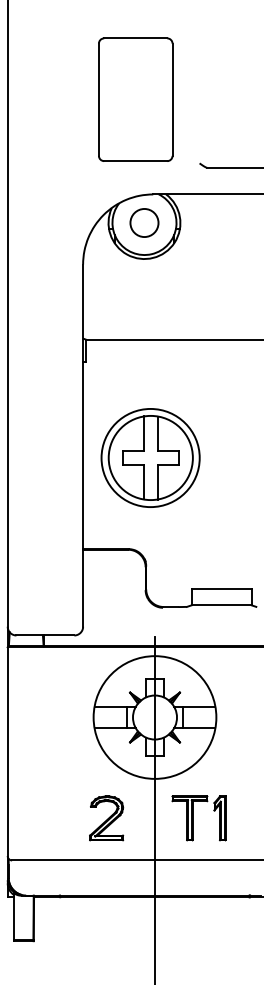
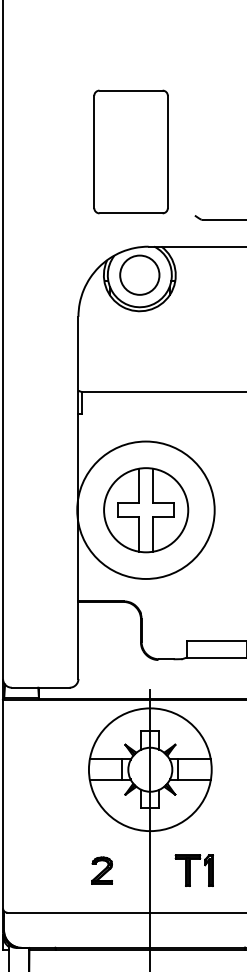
circle: (144, 222) -> (139, 274), size x1.4
circle: (150, 457) -> (145, 509), size x1.4
part: (106, 818) -> (101, 870), size x0.6
part: (198, 818) -> (193, 870), size x0.7

